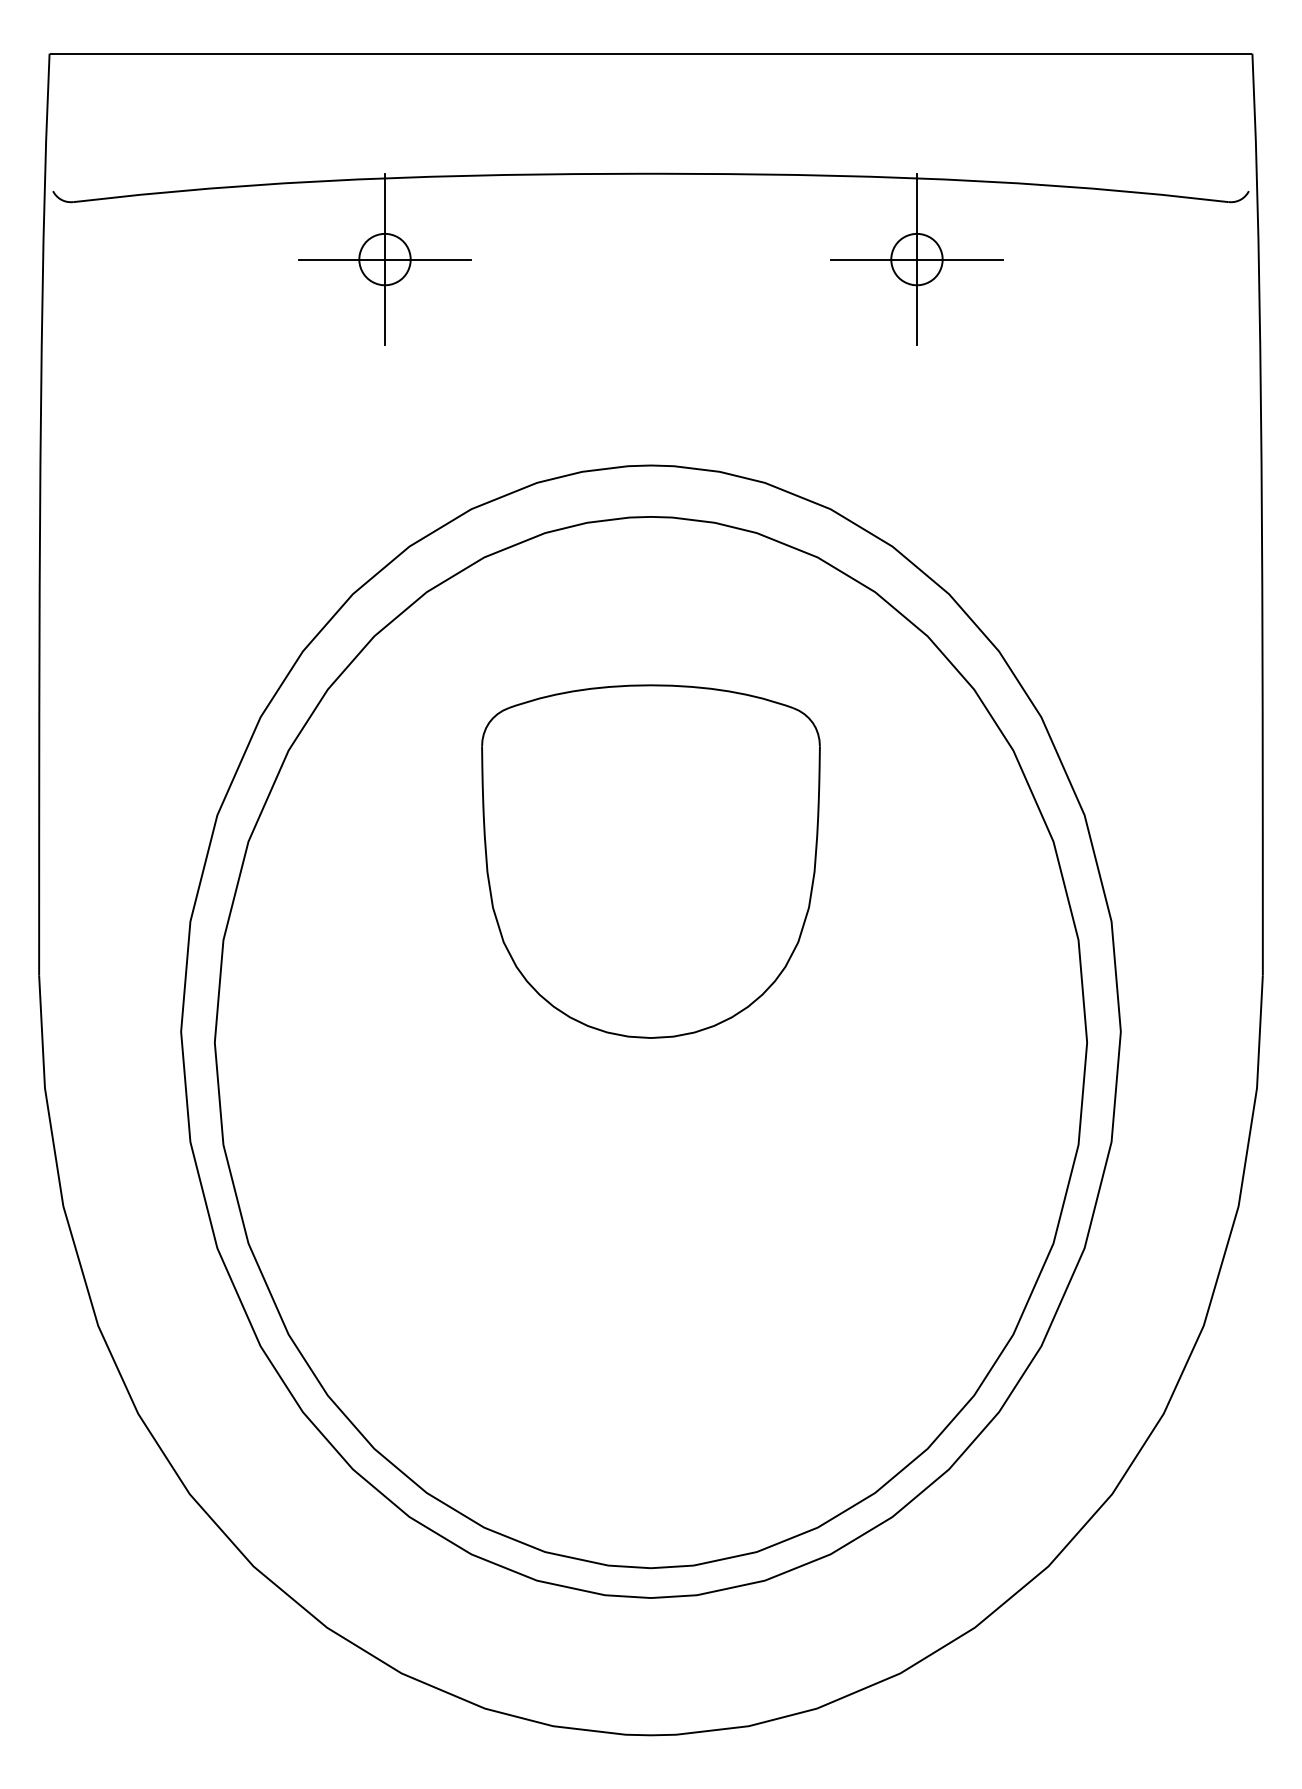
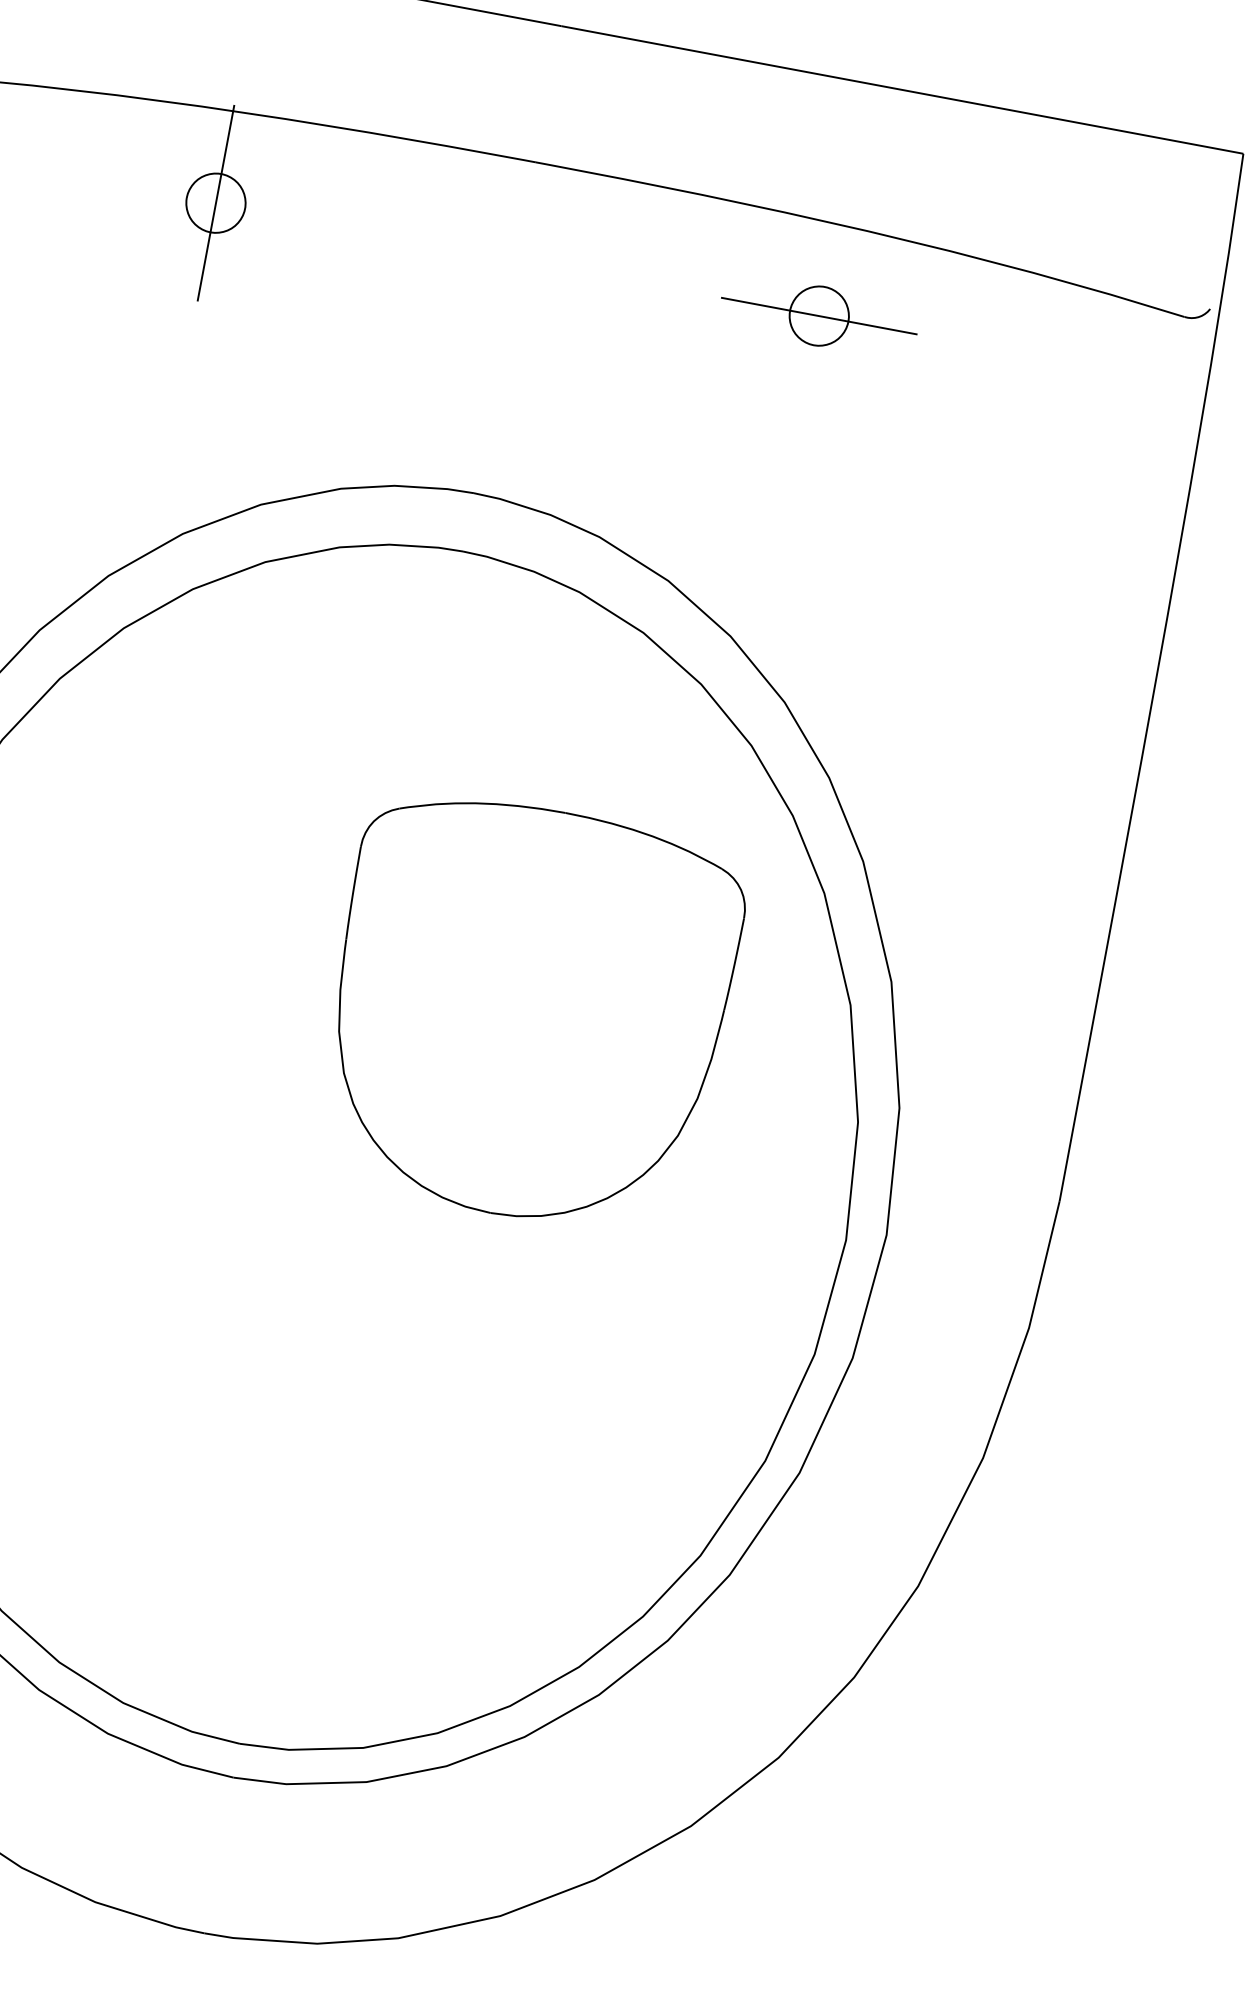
line: (384, 259) -> (215, 203), removed
line: (916, 259) -> (818, 315), removed
part: (650, 861) -> (527, 1012), moved

